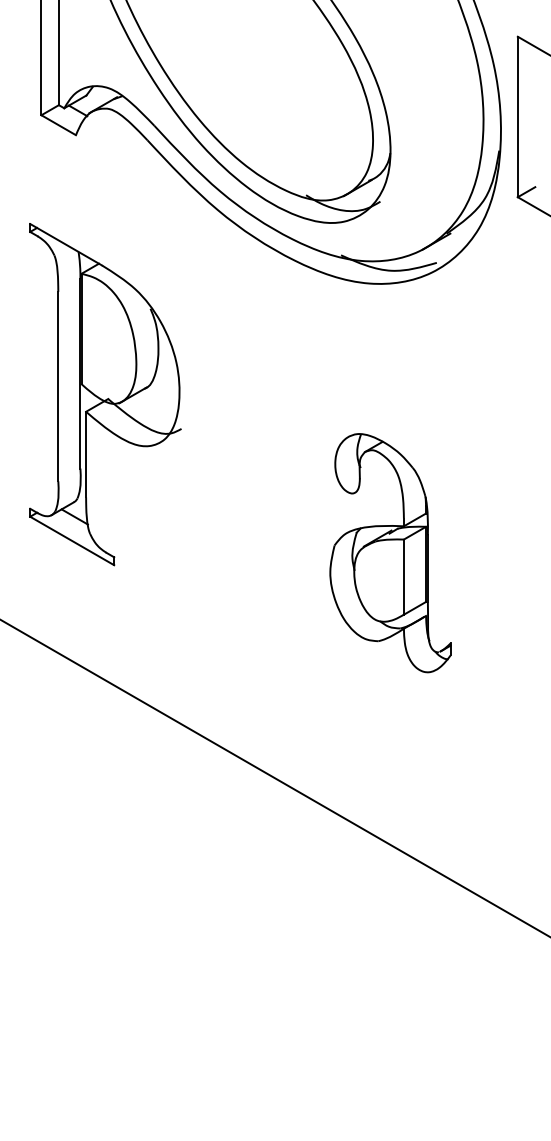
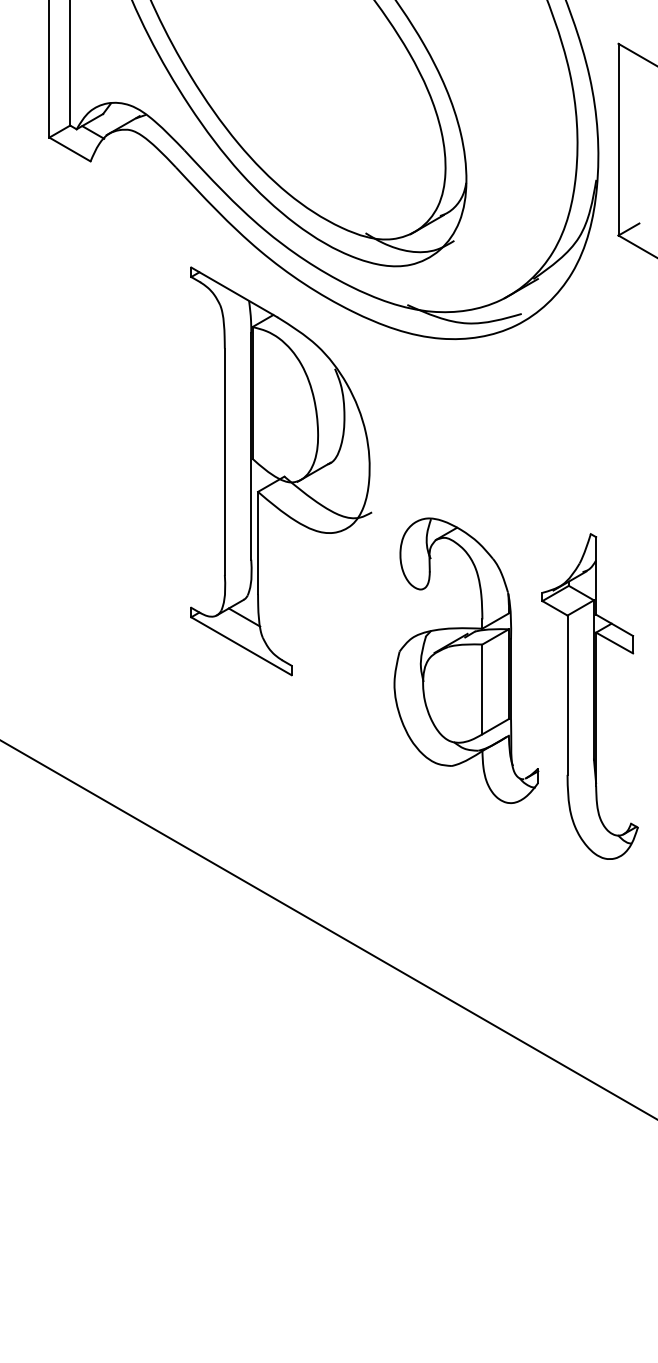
part: (105, 394) -> (281, 471), moved
part: (494, 582) -> (590, 695), added

